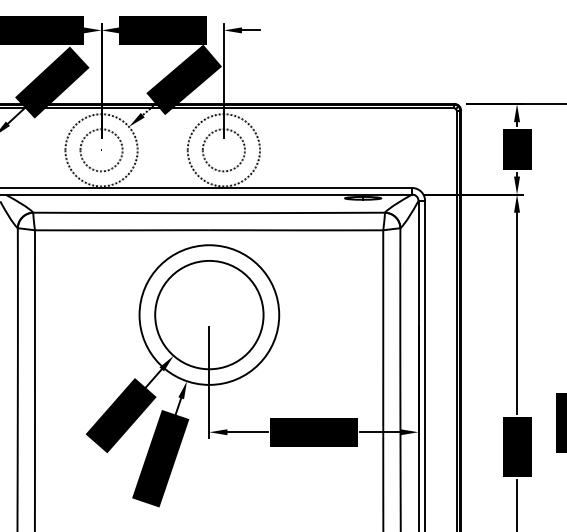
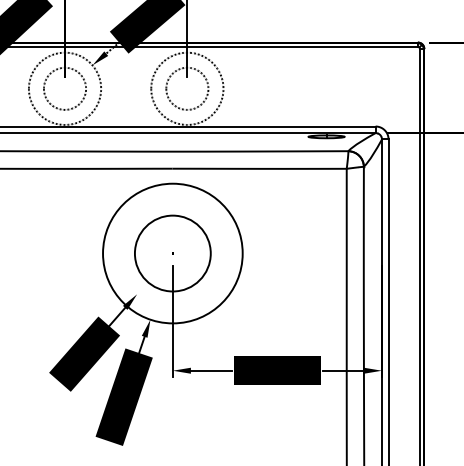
circle: (209, 314) -> (172, 252), size x0.7

